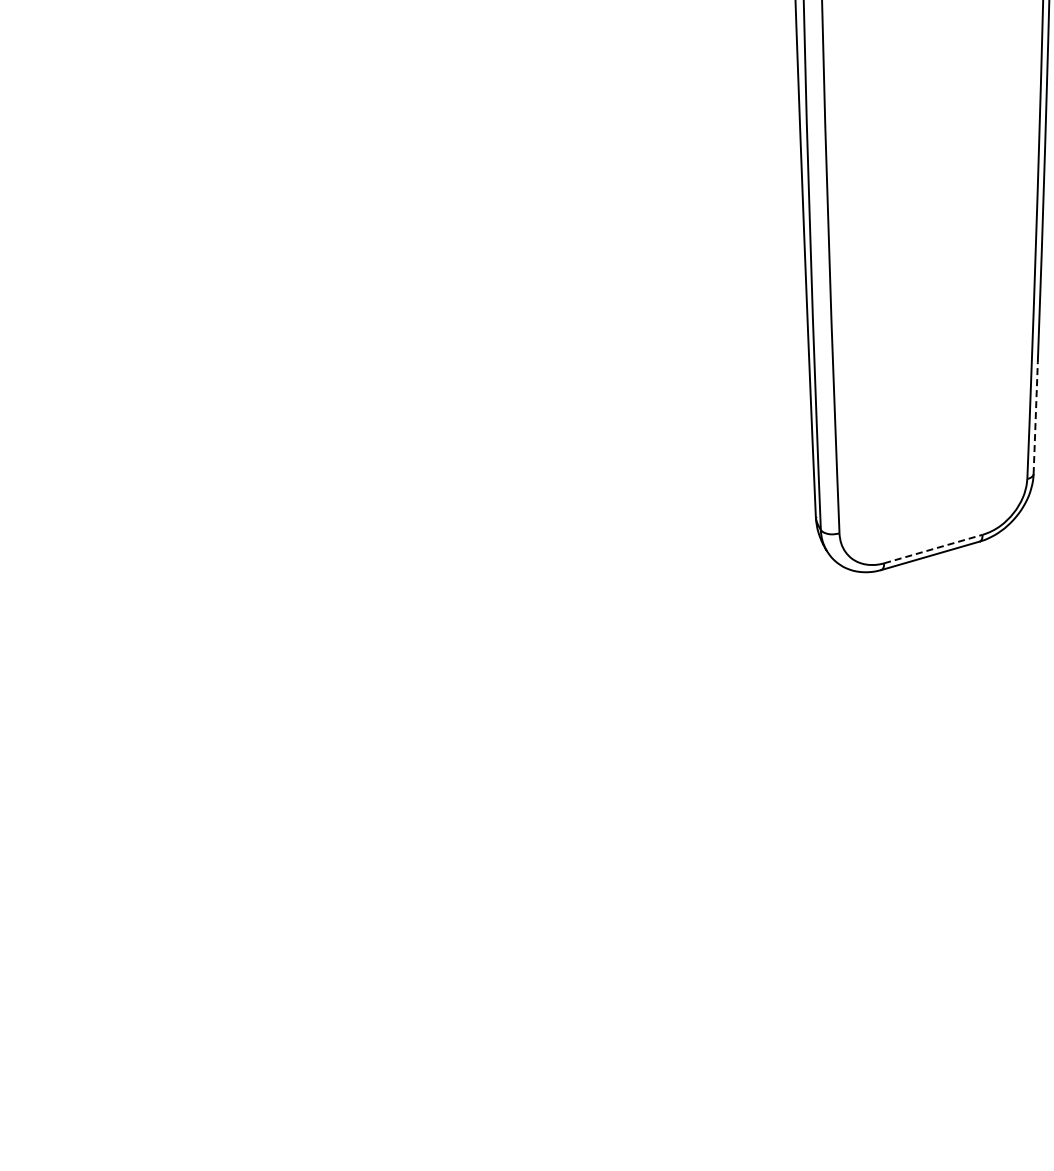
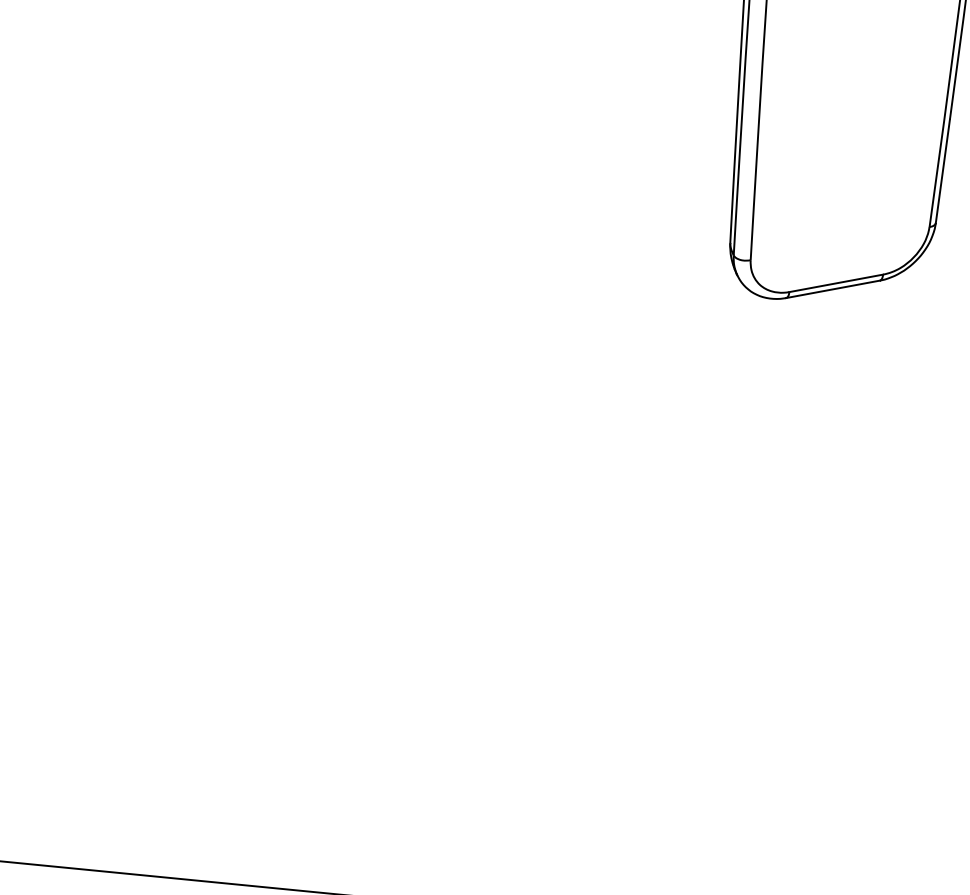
line: (1035, 418) -> (942, 171), dashed -> solid
line: (933, 548) -> (836, 282), dashed -> solid

